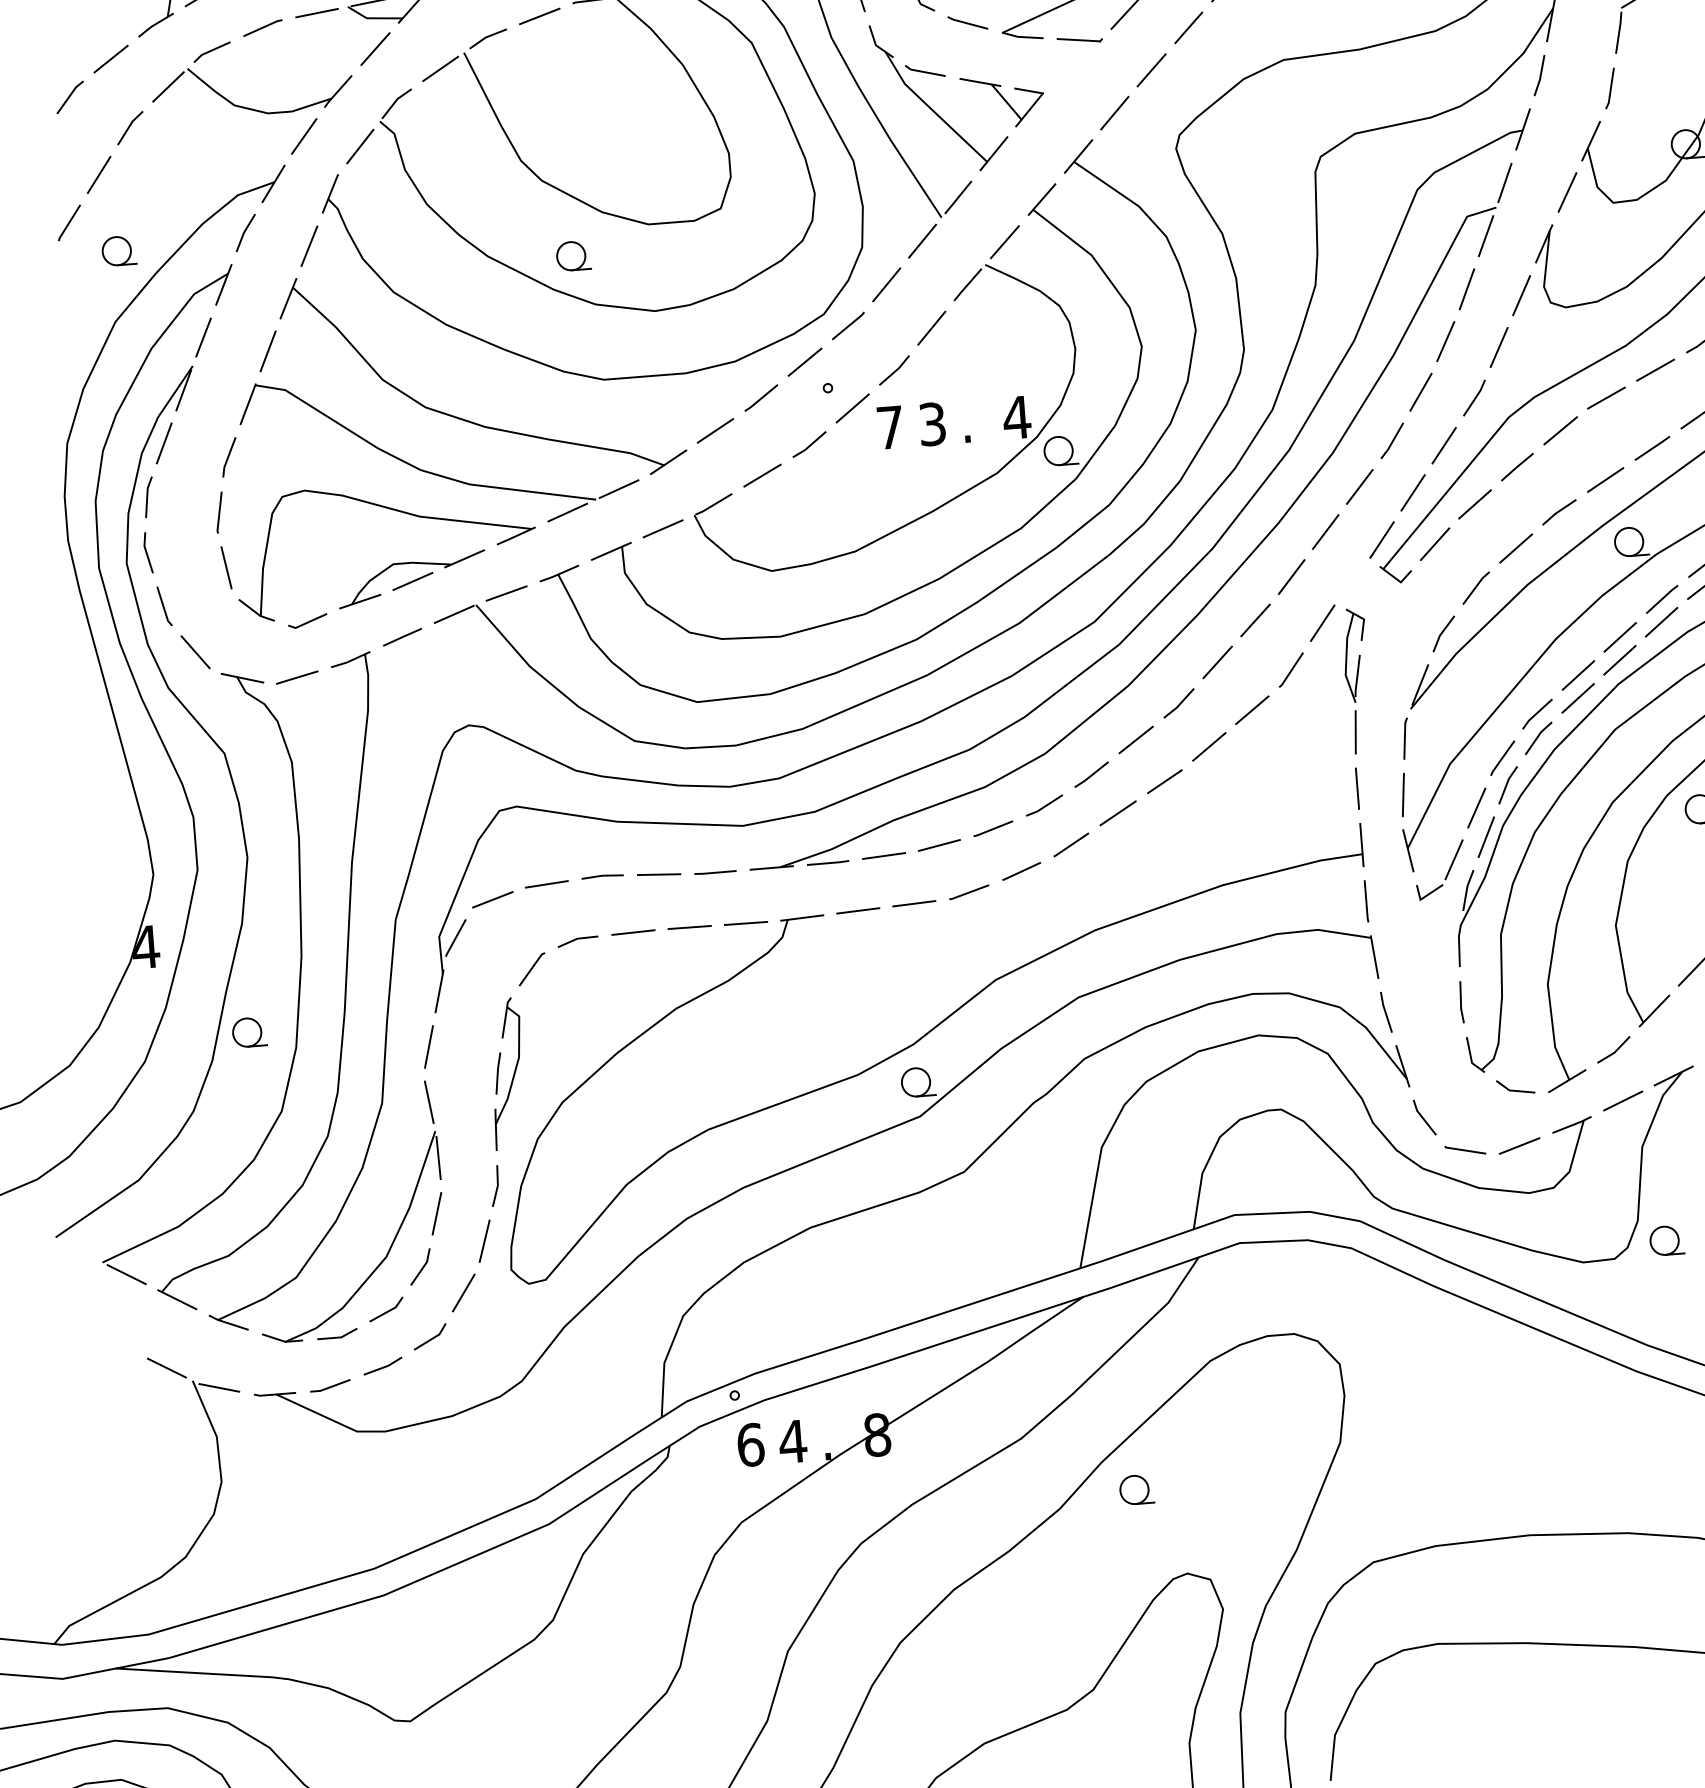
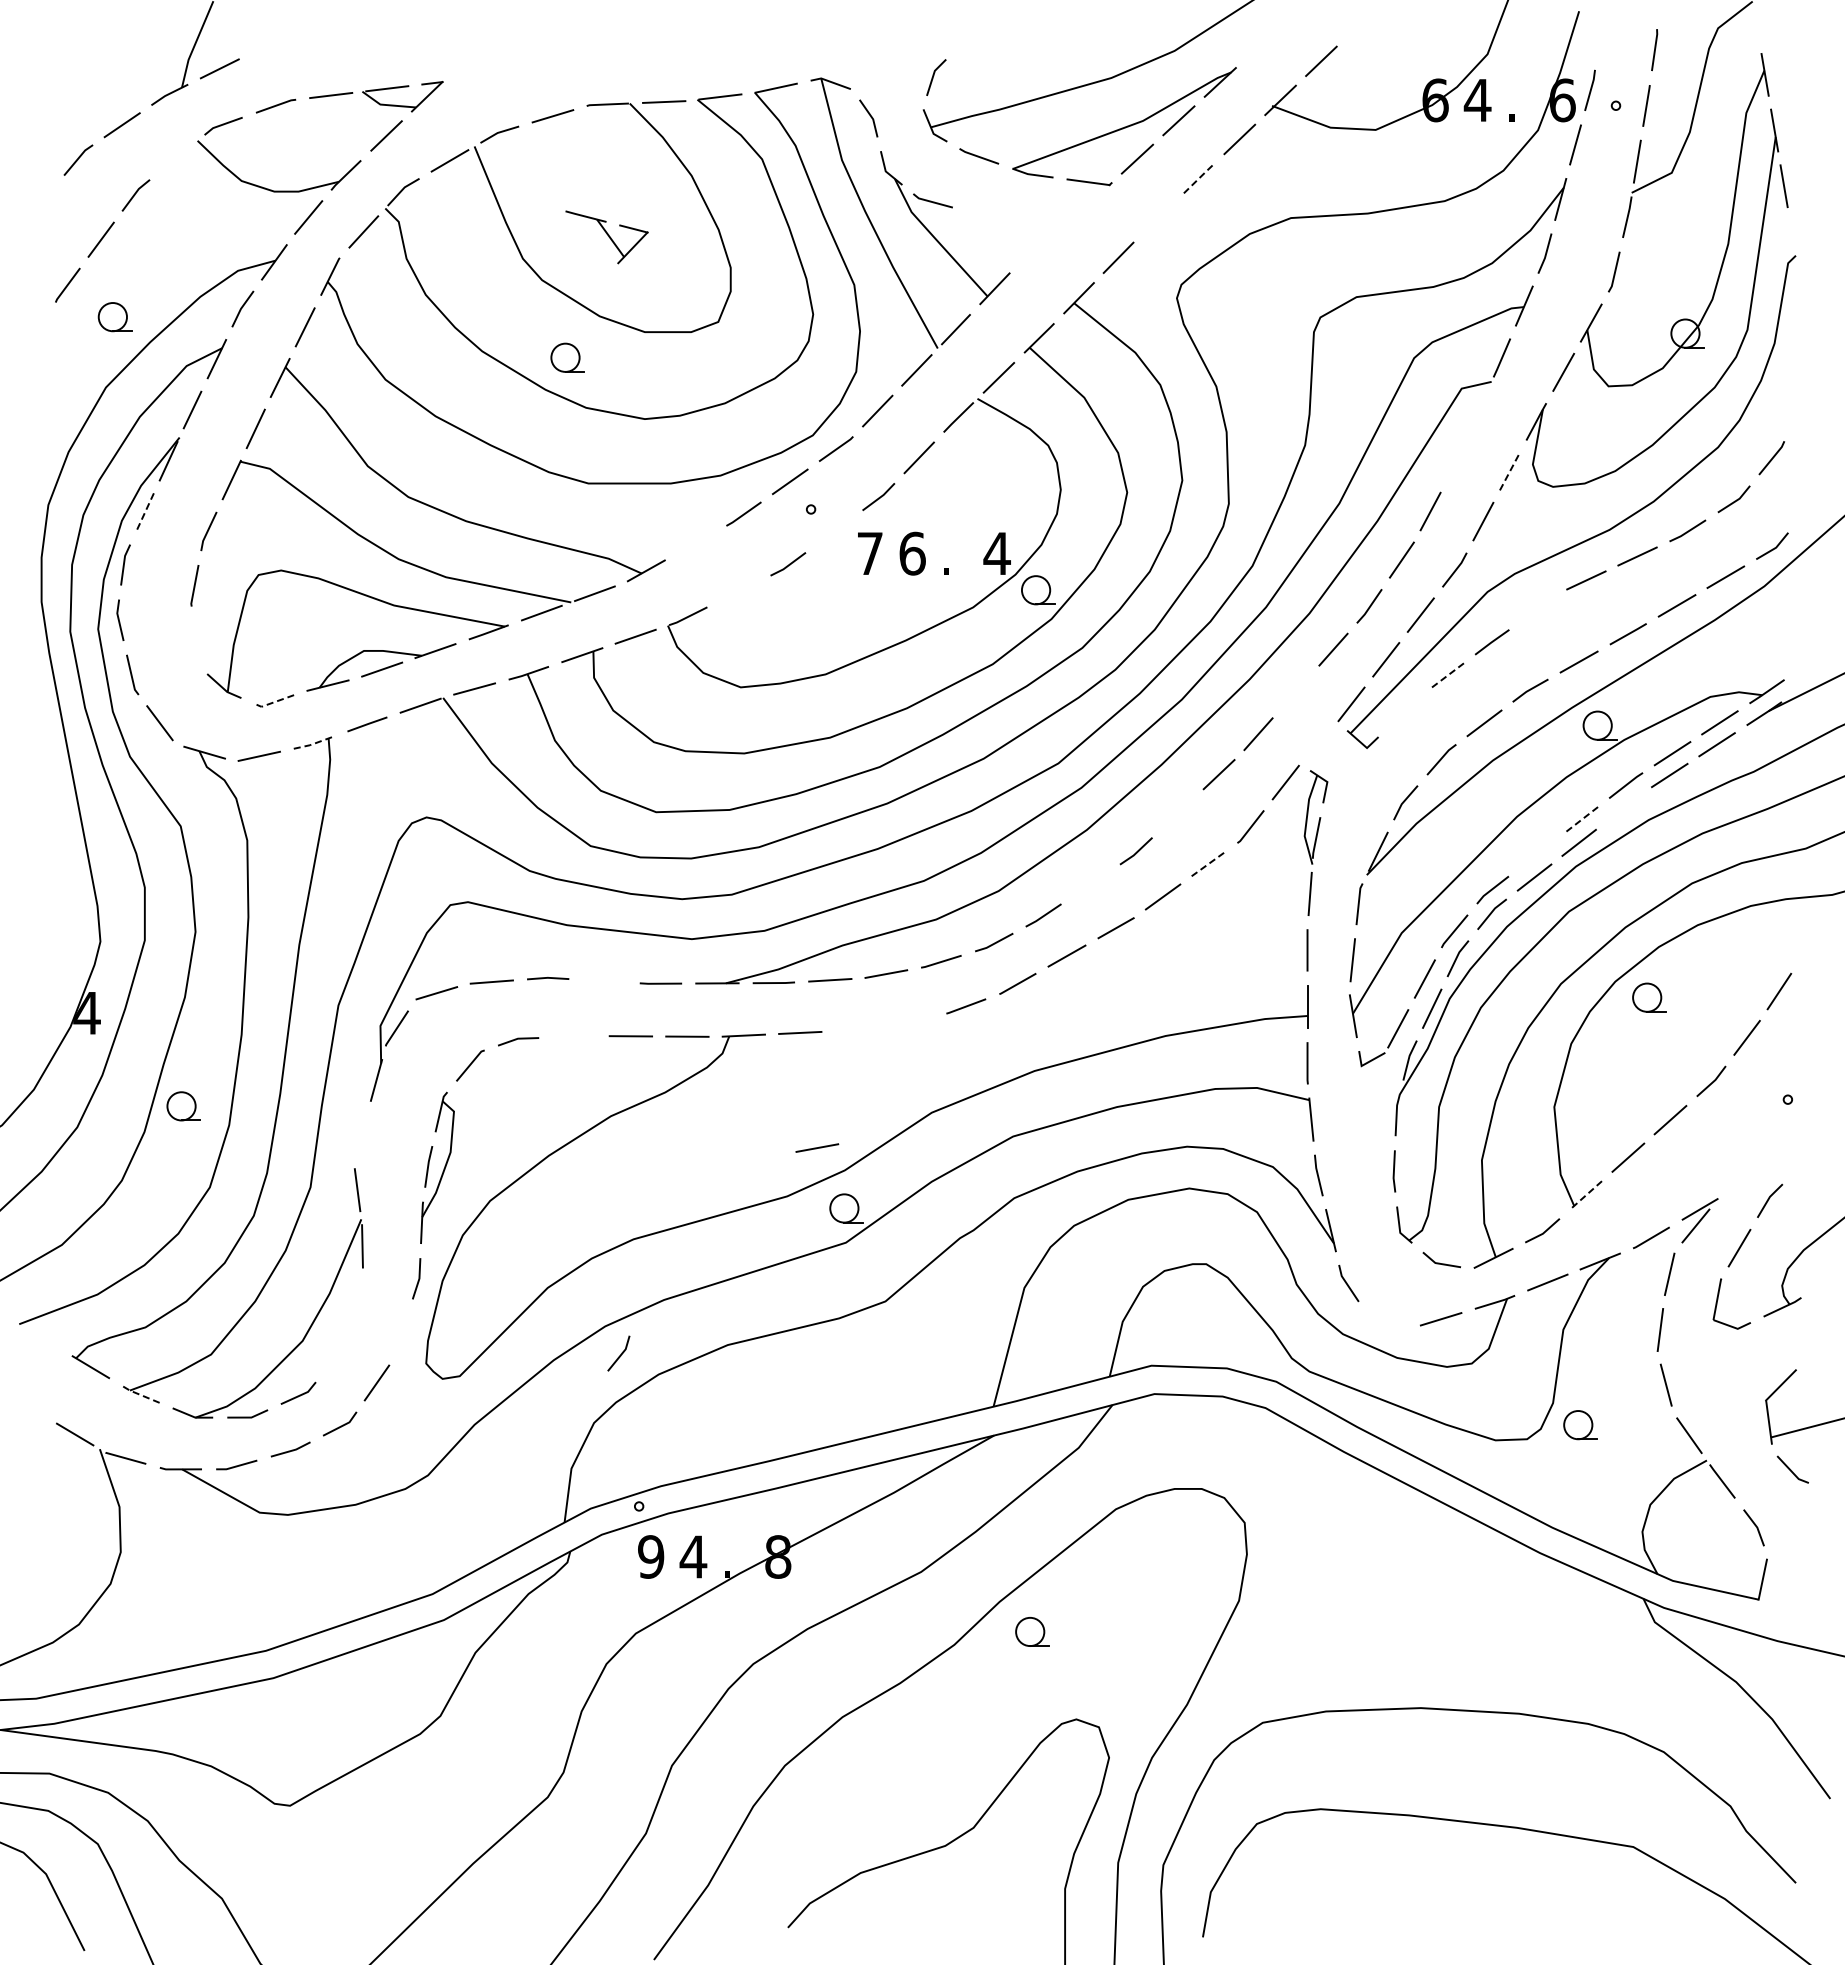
line: (1189, 26) -> (1199, 177), solid -> dashed
line: (1151, 69) -> (1158, 217), removed
line: (167, 87) -> (176, 157), removed
part: (1002, 101) -> (606, 237), moved
line: (1485, 236) -> (1478, 409), removed
line: (1466, 288) -> (1455, 460), removed
line: (1522, 295) -> (1510, 471), solid -> dashed
line: (853, 408) -> (834, 531), removed
text: (932, 424) -> (912, 553), 3 -> 6
line: (715, 430) -> (695, 542), removed
line: (1560, 430) -> (1537, 609), removed
line: (163, 443) -> (144, 512), solid -> dashed
line: (762, 475) -> (738, 591), removed
line: (1474, 504) -> (1446, 676), solid -> dashed
line: (1325, 531) -> (1295, 691), removed
line: (1434, 544) -> (1403, 712), removed
line: (226, 567) -> (197, 641), removed
line: (307, 622) -> (273, 702), solid -> dashed
line: (1661, 622) -> (1623, 808), removed
line: (1619, 637) -> (1580, 820), solid -> dashed
line: (350, 660) -> (313, 743), solid -> dashed
line: (1217, 661) -> (1177, 812), removed
line: (1578, 675) -> (1536, 854), removed
line: (1252, 709) -> (1209, 863), solid -> dashed
line: (1135, 740) -> (1090, 884), removed
line: (658, 873) -> (604, 980), removed
line: (969, 891) -> (912, 1022), removed
line: (914, 904) -> (856, 1030), removed
line: (633, 932) -> (574, 1036), removed
line: (1653, 1011) -> (1585, 1195), solid -> dashed
line: (884, 1023) -> (817, 1147), added
line: (428, 1046) -> (361, 1134), removed
line: (1465, 1149) -> (1386, 1318), removed
line: (436, 1213) -> (356, 1301), removed
line: (484, 1240) -> (401, 1332), removed
line: (422, 1267) -> (620, 1354), moved
line: (126, 1274) -> (42, 1338), removed
line: (226, 1323) -> (138, 1394), solid -> dashed
text: (751, 1444) -> (651, 1556), 6 -> 9

